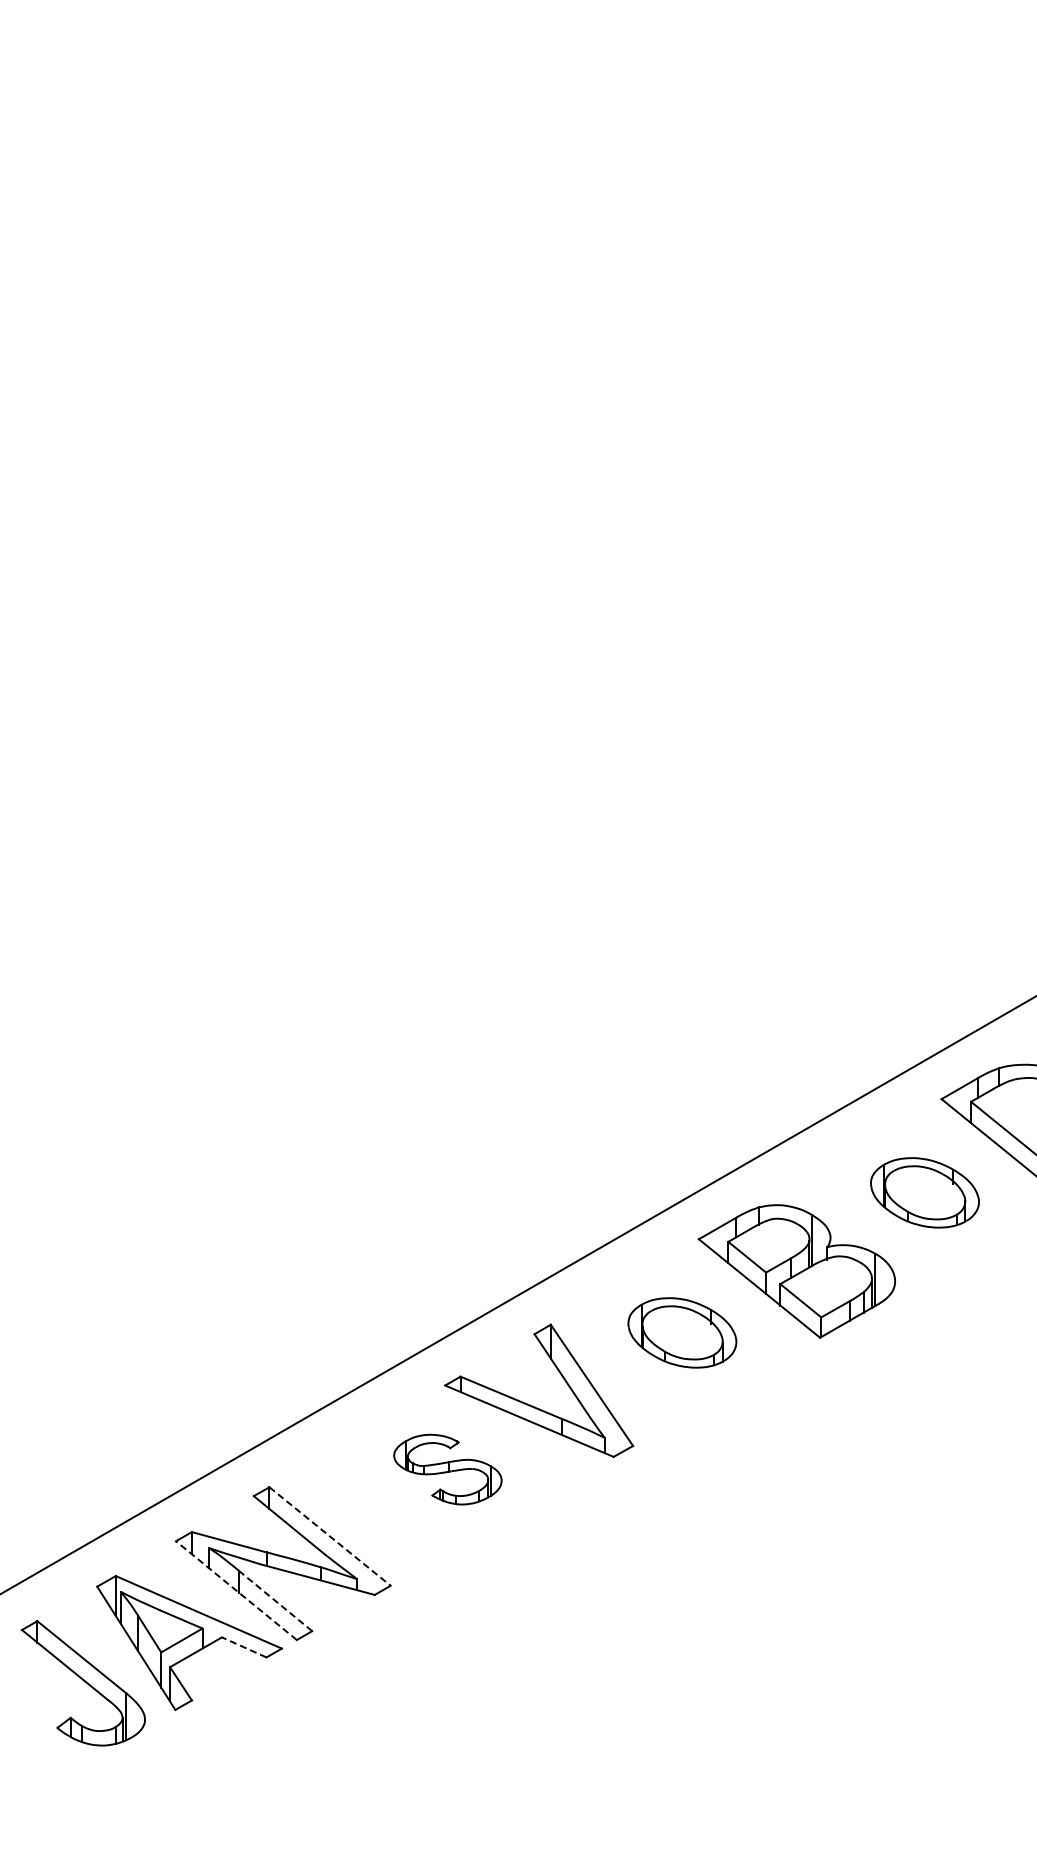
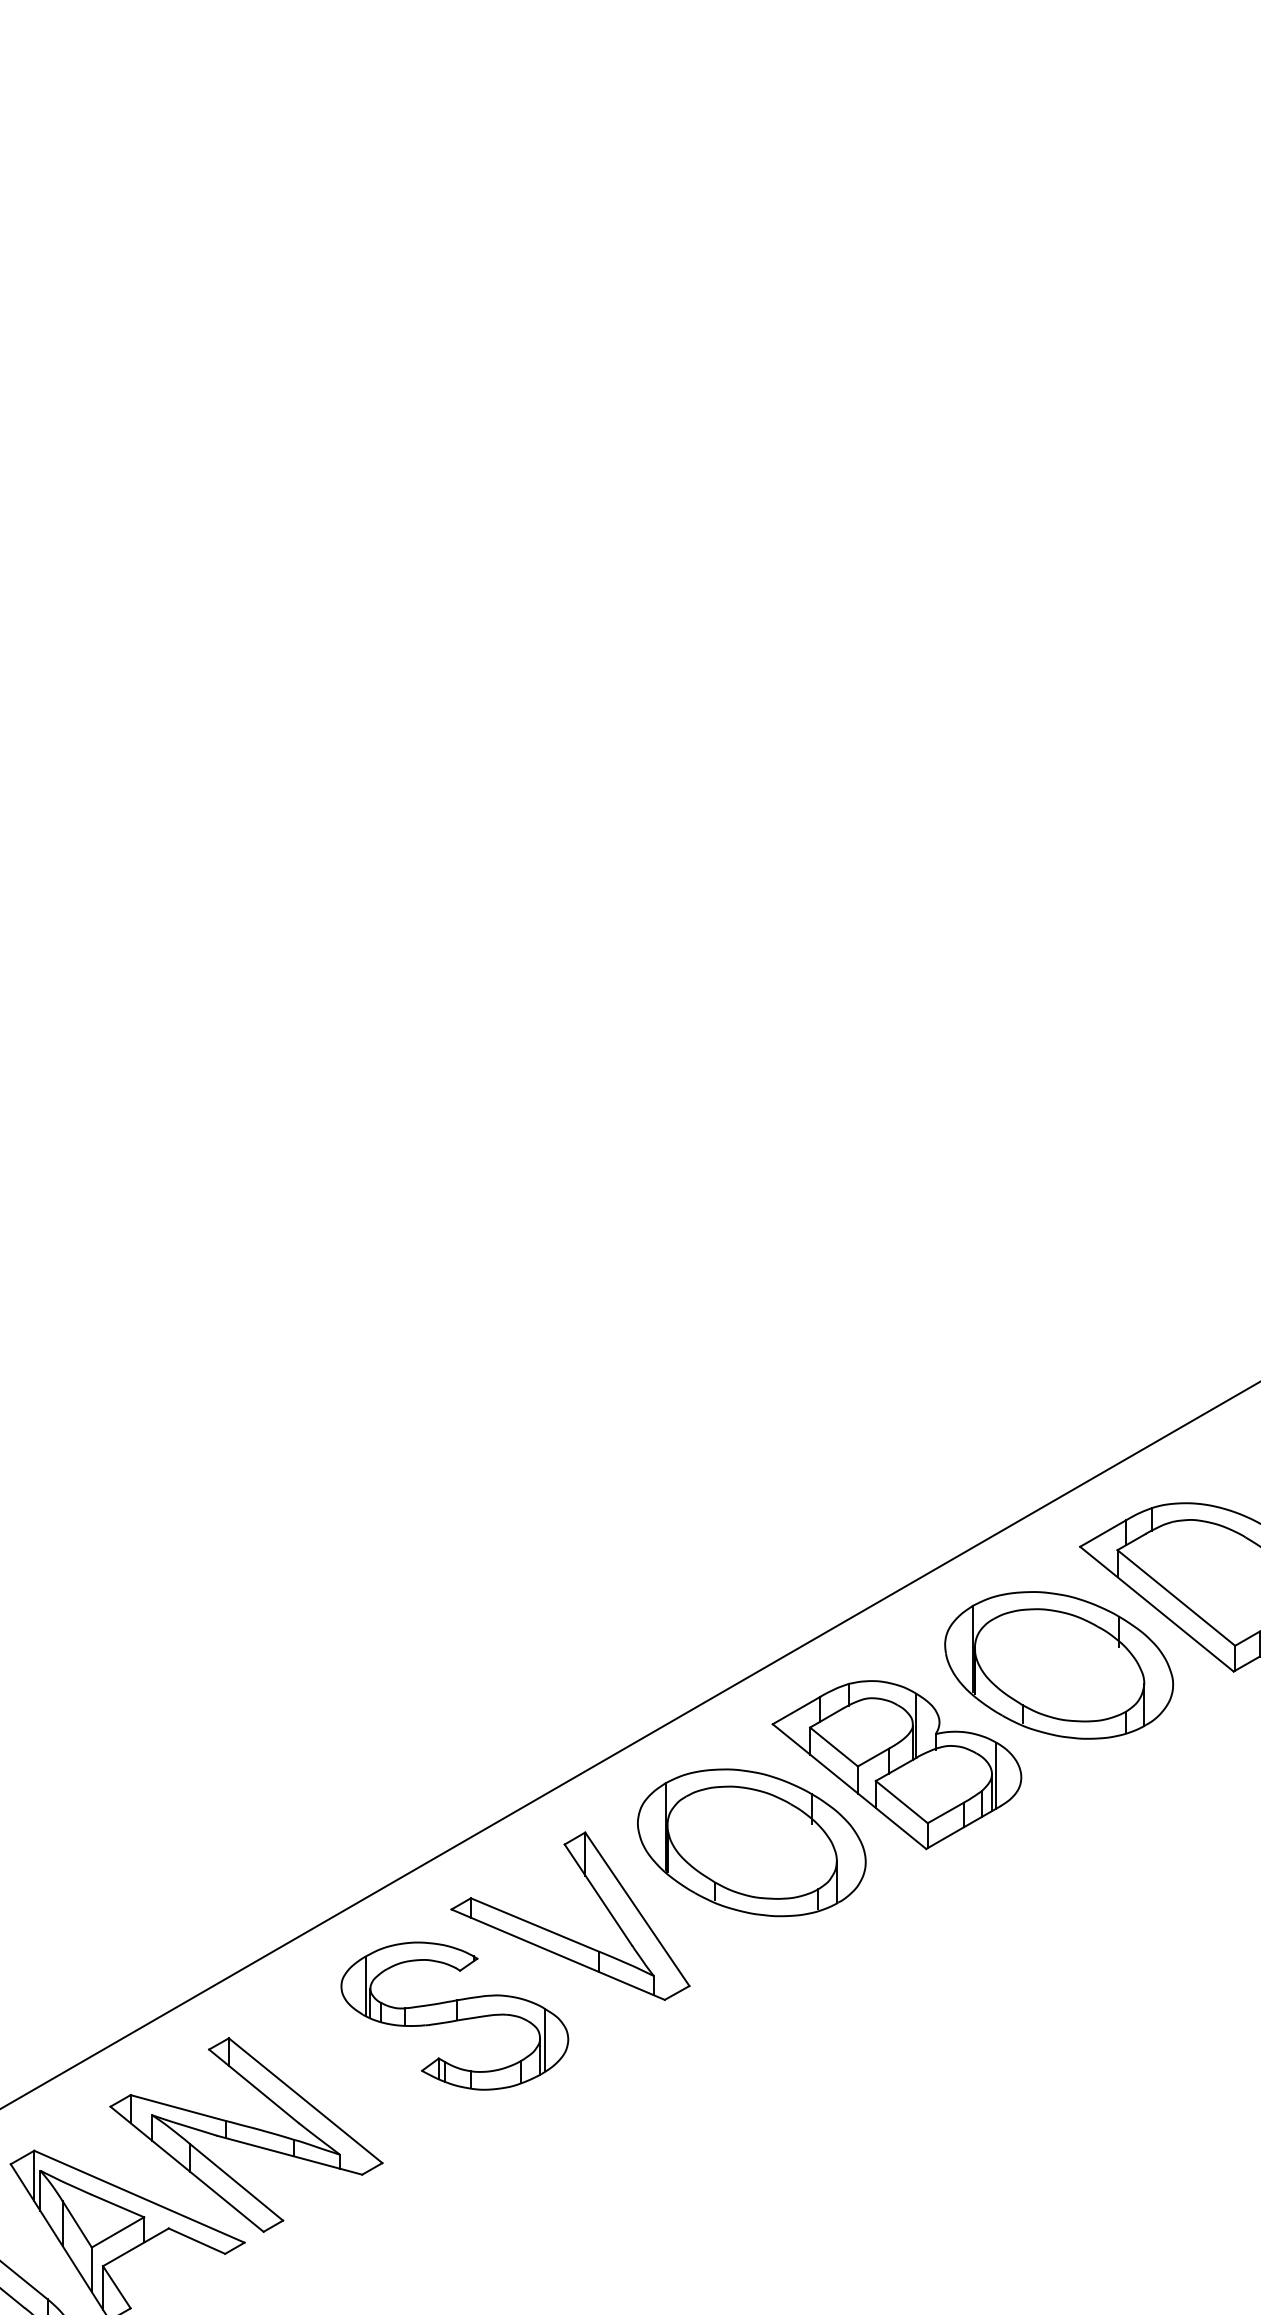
part: (924, 1192) -> (1058, 1665), size x1.67
part: (682, 1332) -> (752, 1842), size x1.67
part: (447, 1469) -> (454, 2015), size x1.67
line: (330, 1536) -> (306, 2100), dashed -> solid
line: (236, 1590) -> (187, 2169), dashed -> solid
line: (275, 1600) -> (236, 2181), dashed -> solid
line: (243, 1647) -> (196, 2241), dashed -> solid

